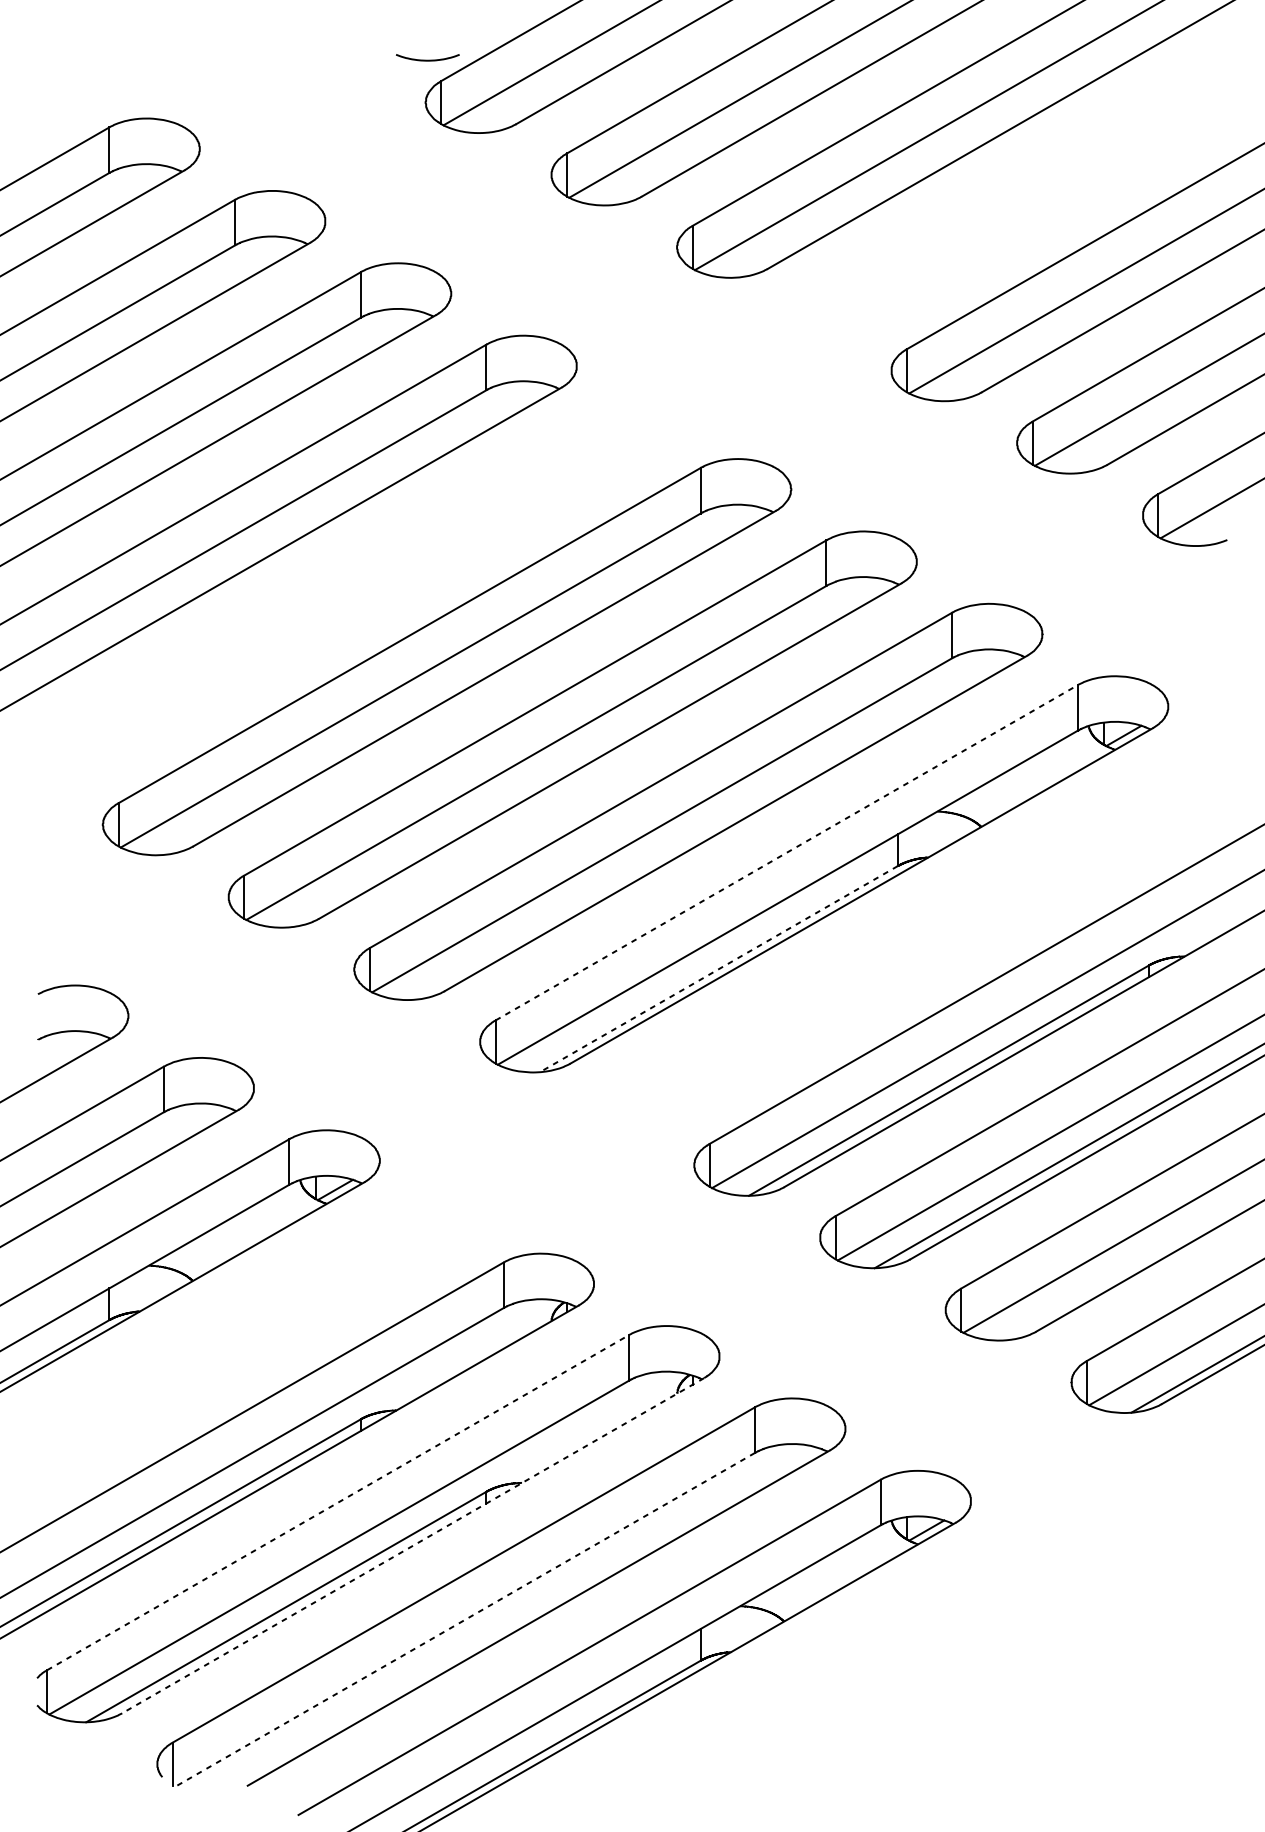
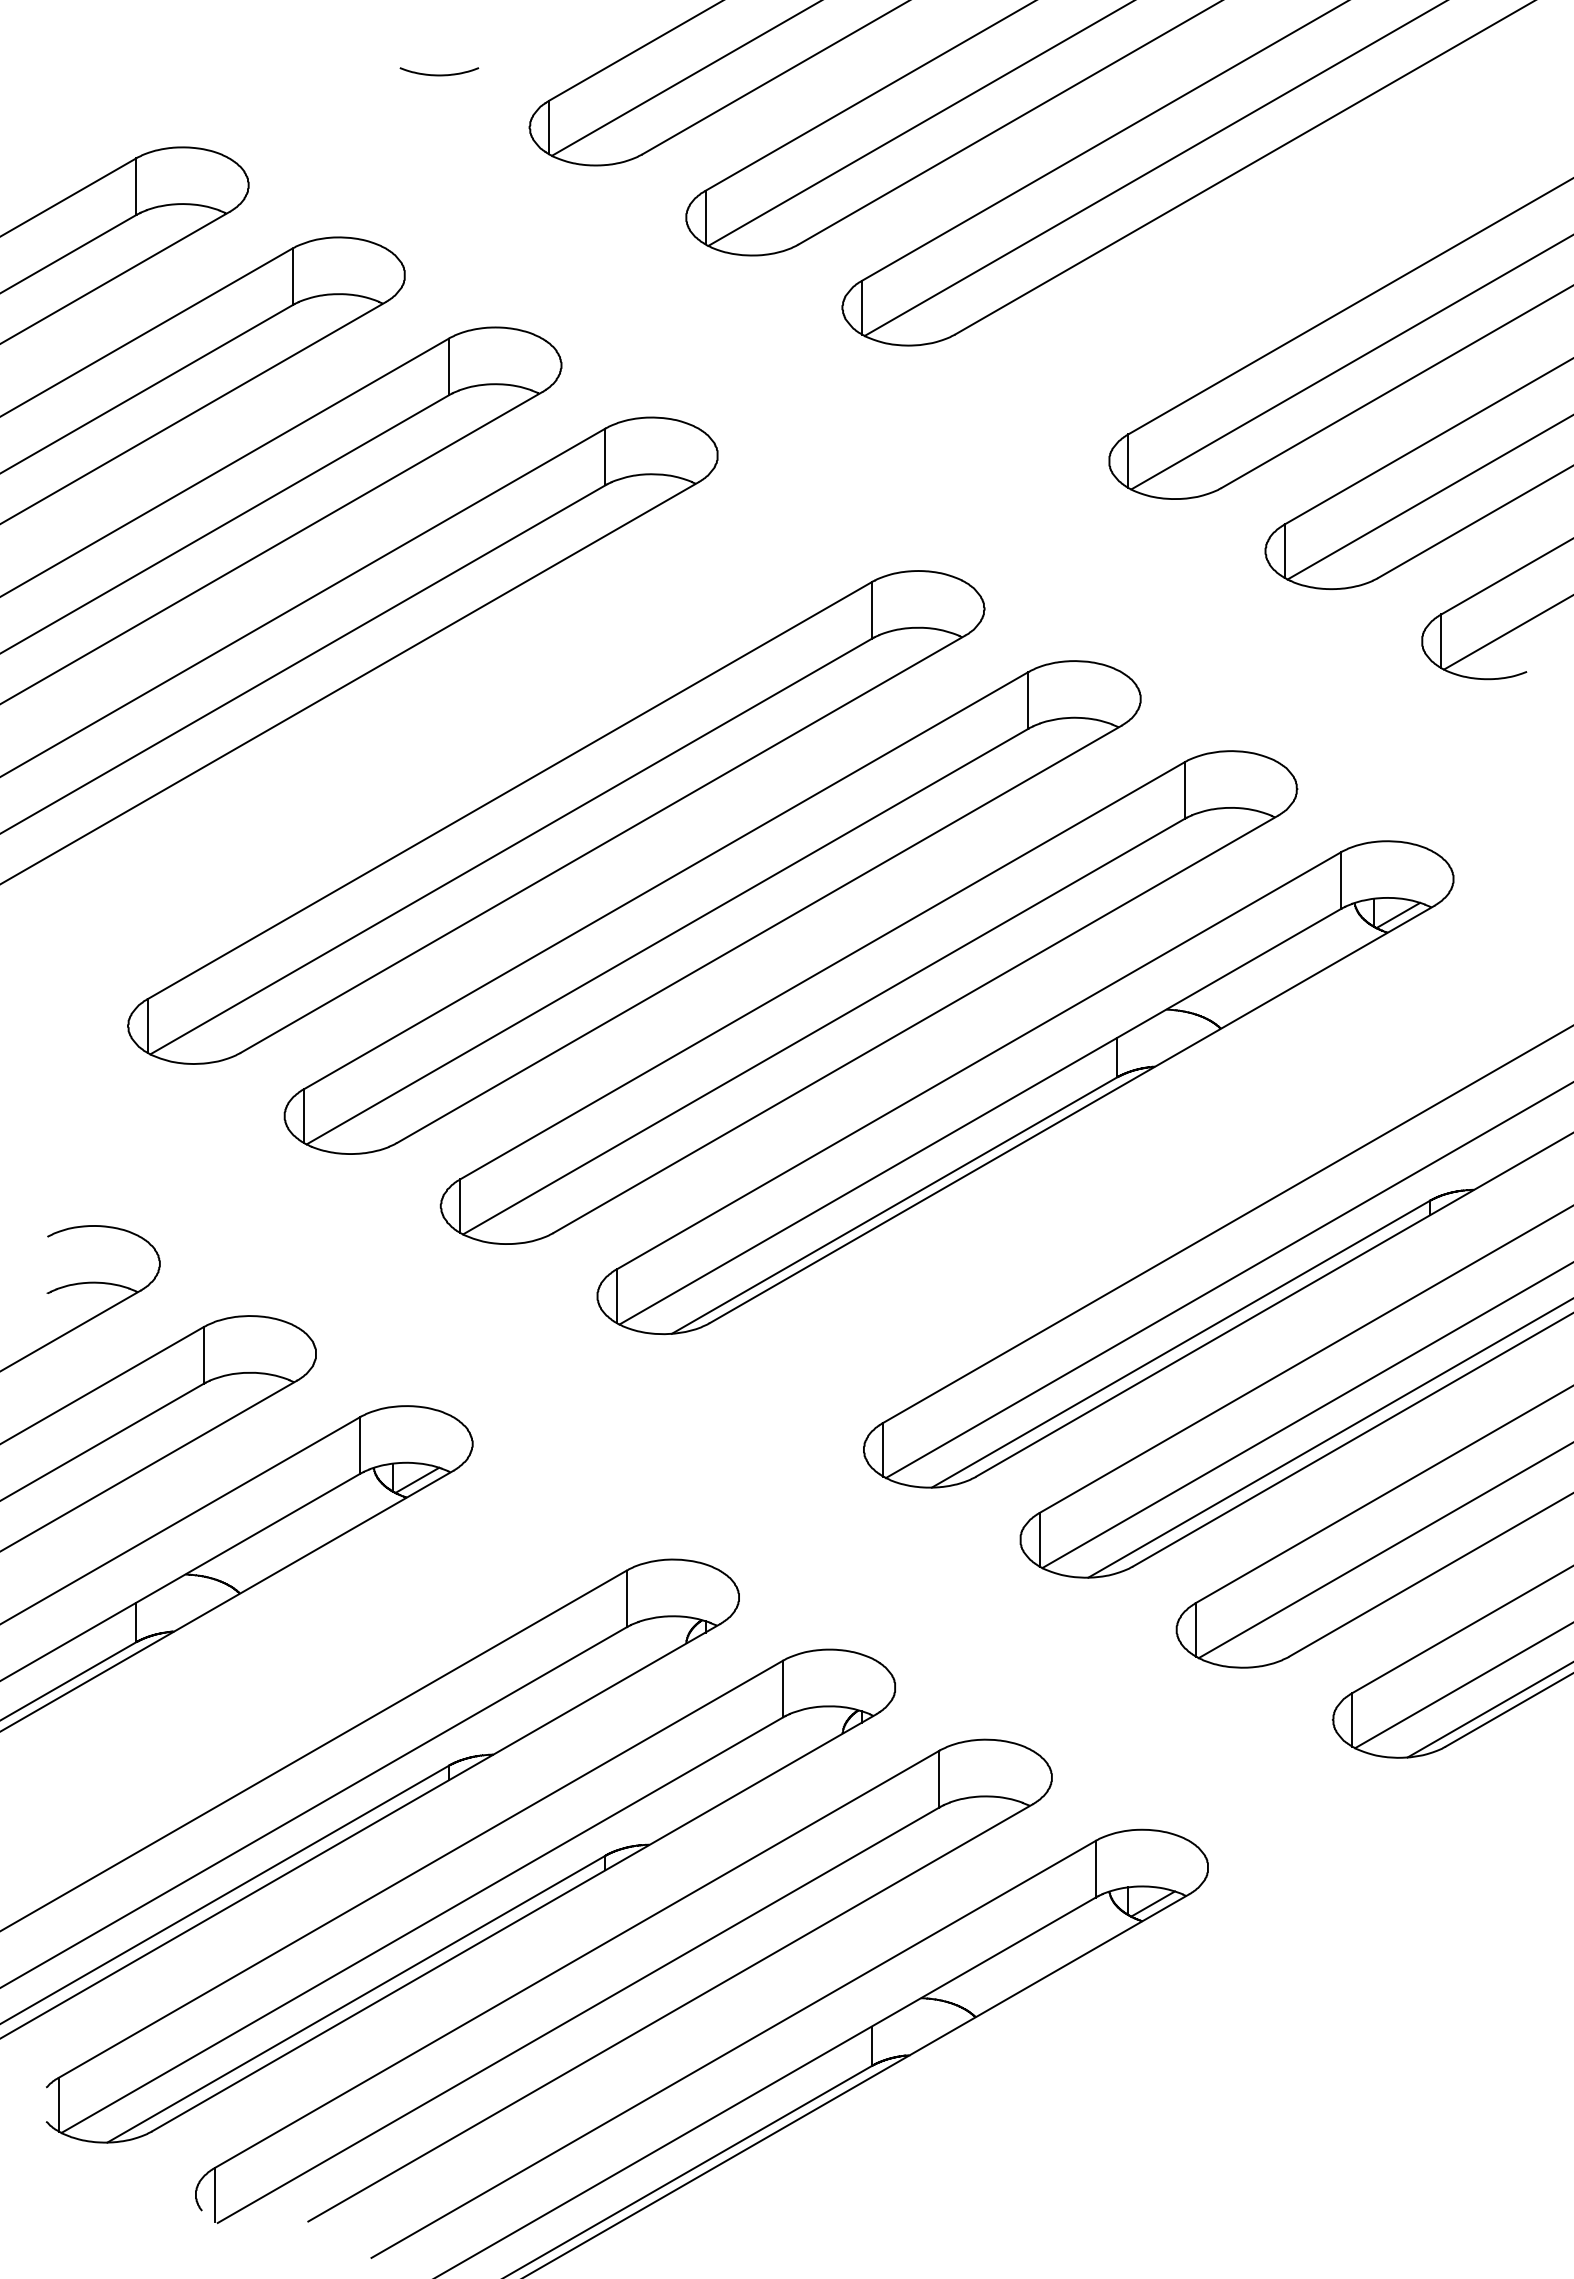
curve: (427, 59) -> (439, 74), moved
line: (786, 852) -> (978, 1060), dashed -> solid
line: (718, 969) -> (894, 1205), dashed -> solid
line: (337, 1502) -> (420, 1869), dashed -> solid
line: (413, 1545) -> (514, 1922), dashed -> solid
line: (464, 1620) -> (578, 2015), dashed -> solid

